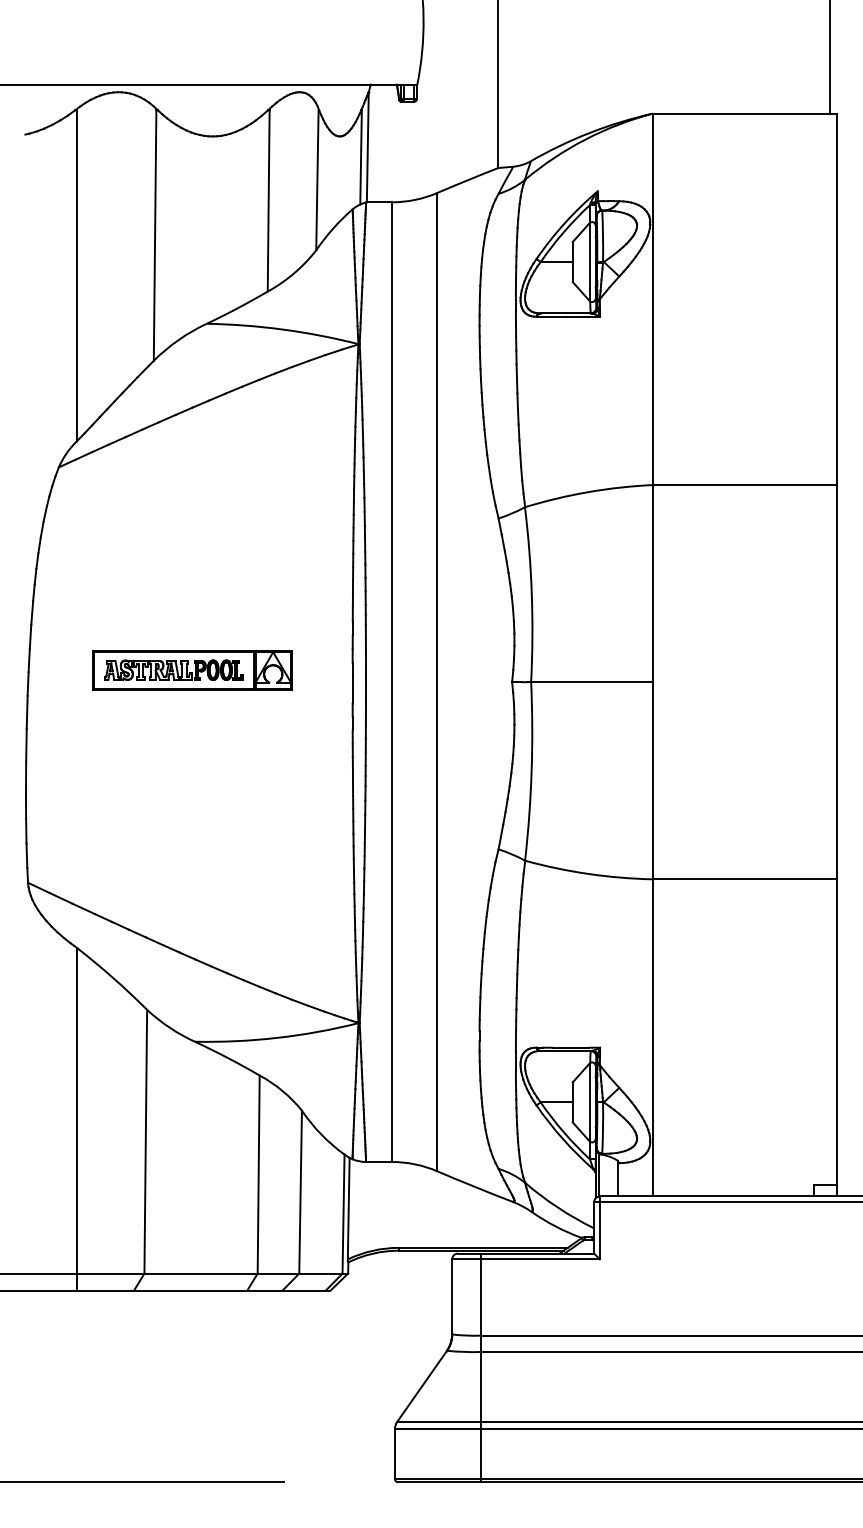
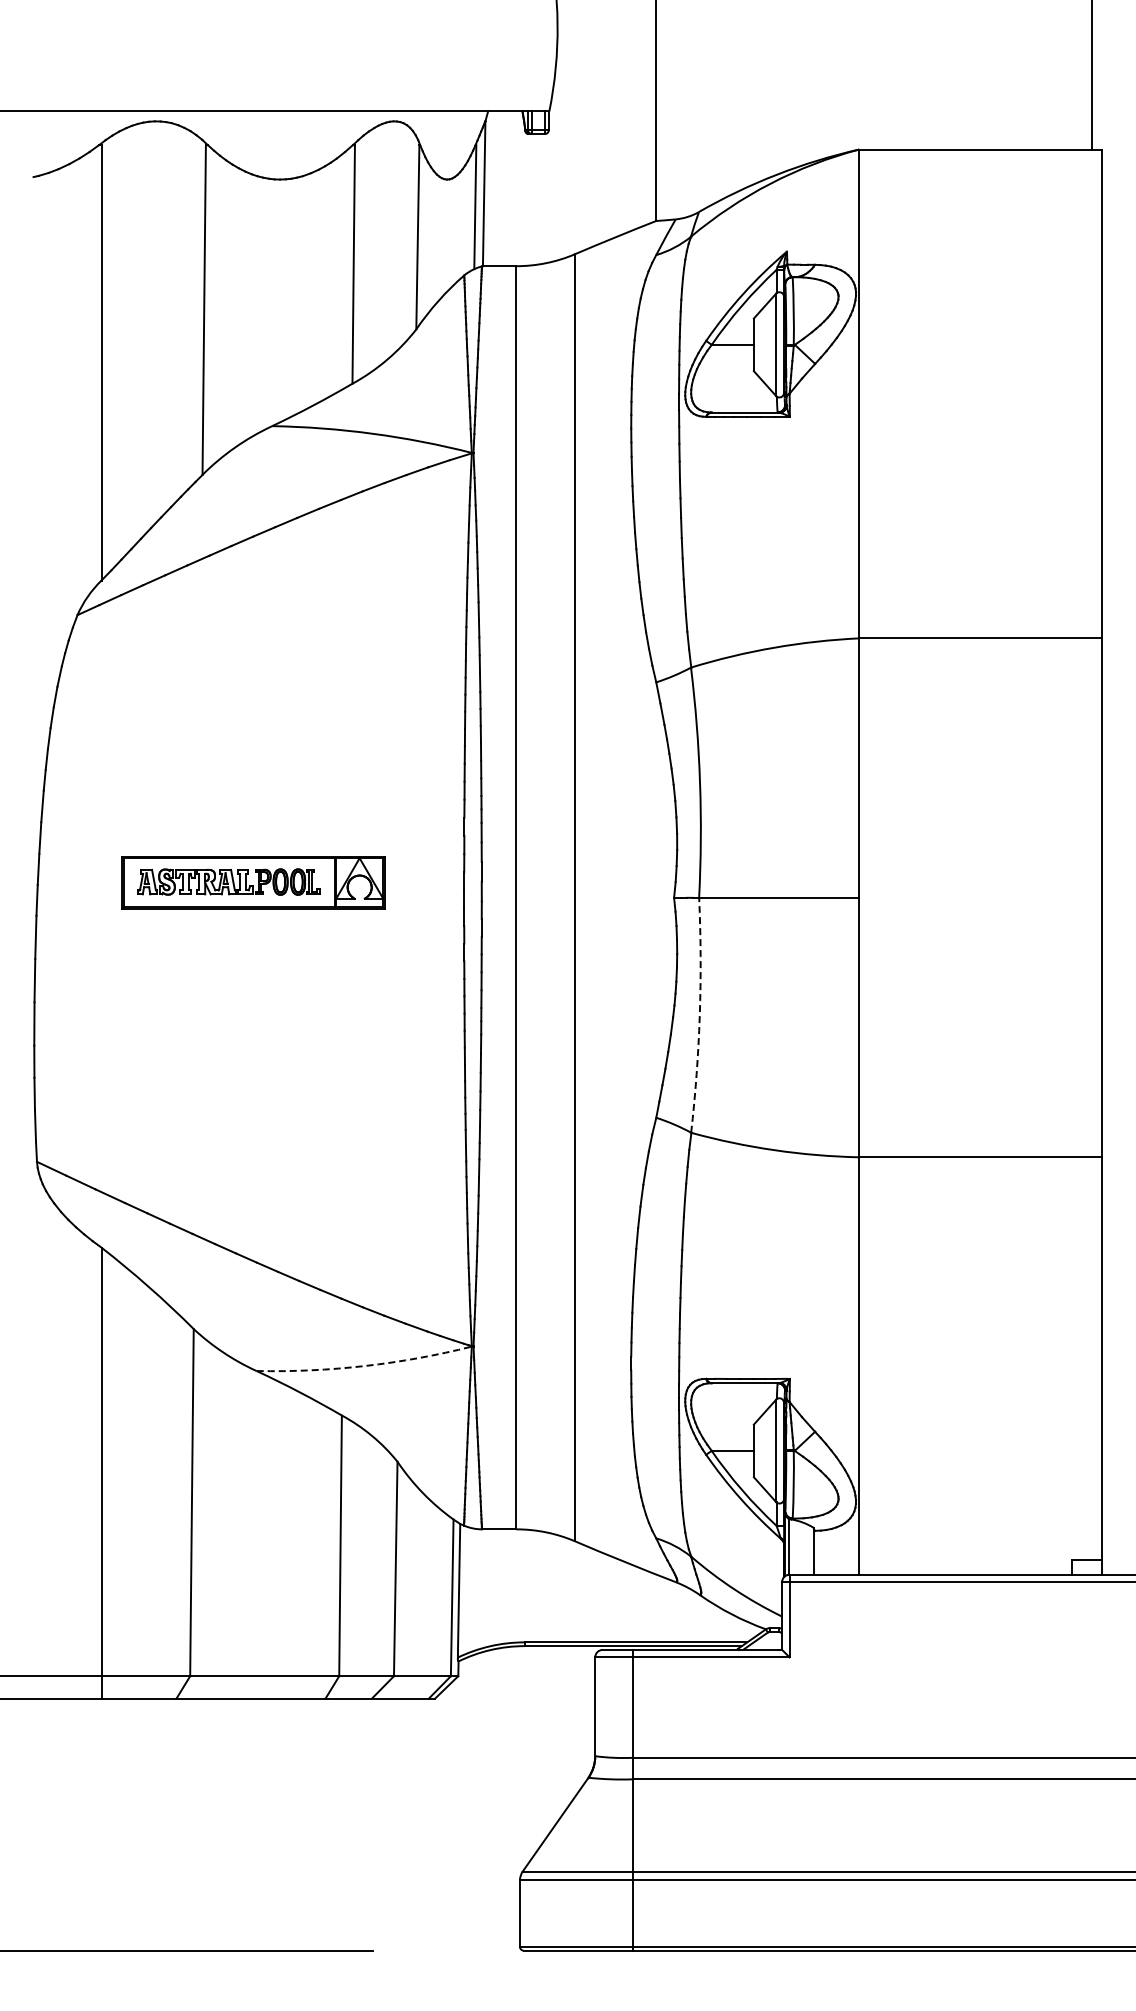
arc: (531, 771) -> (699, 1015), solid -> dashed
arc: (277, 1038) -> (365, 1366), solid -> dashed

